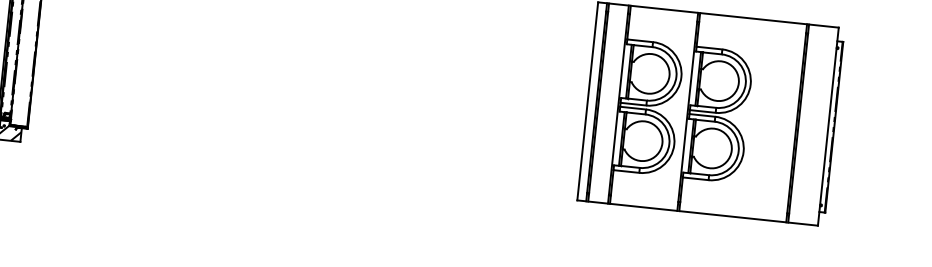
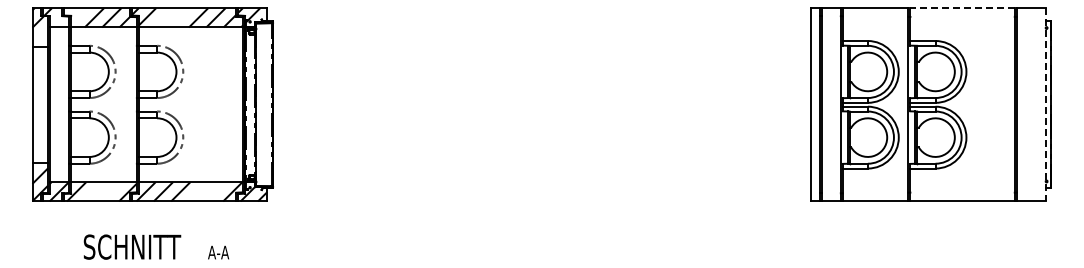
line: (753, 19) -> (962, 8), solid -> dashed
line: (828, 126) -> (1045, 104), solid -> dashed

